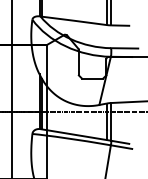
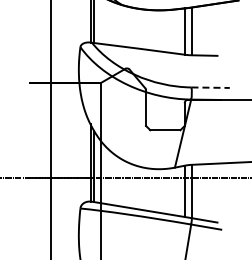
line: (125, 48) -> (211, 87), solid -> dashed

